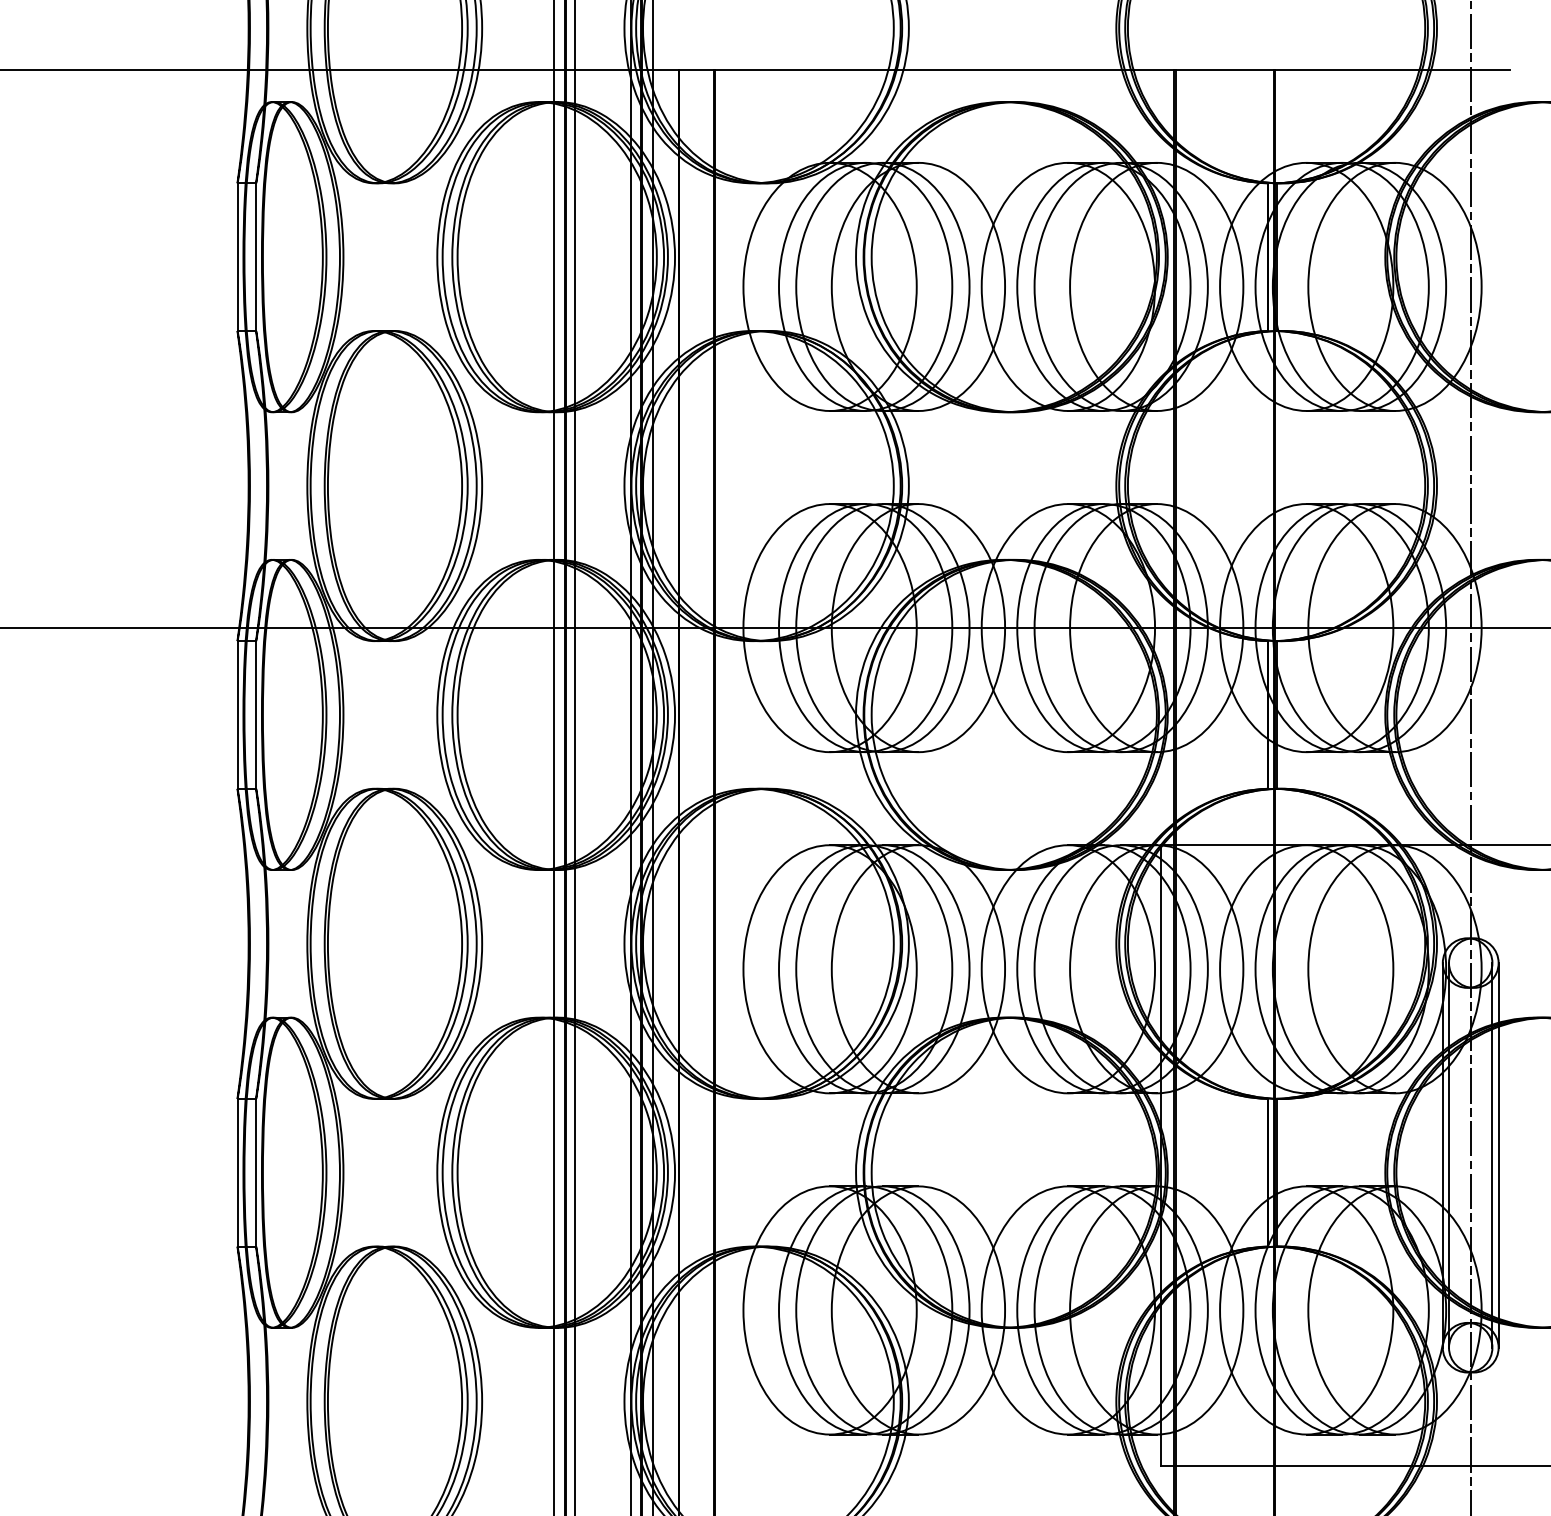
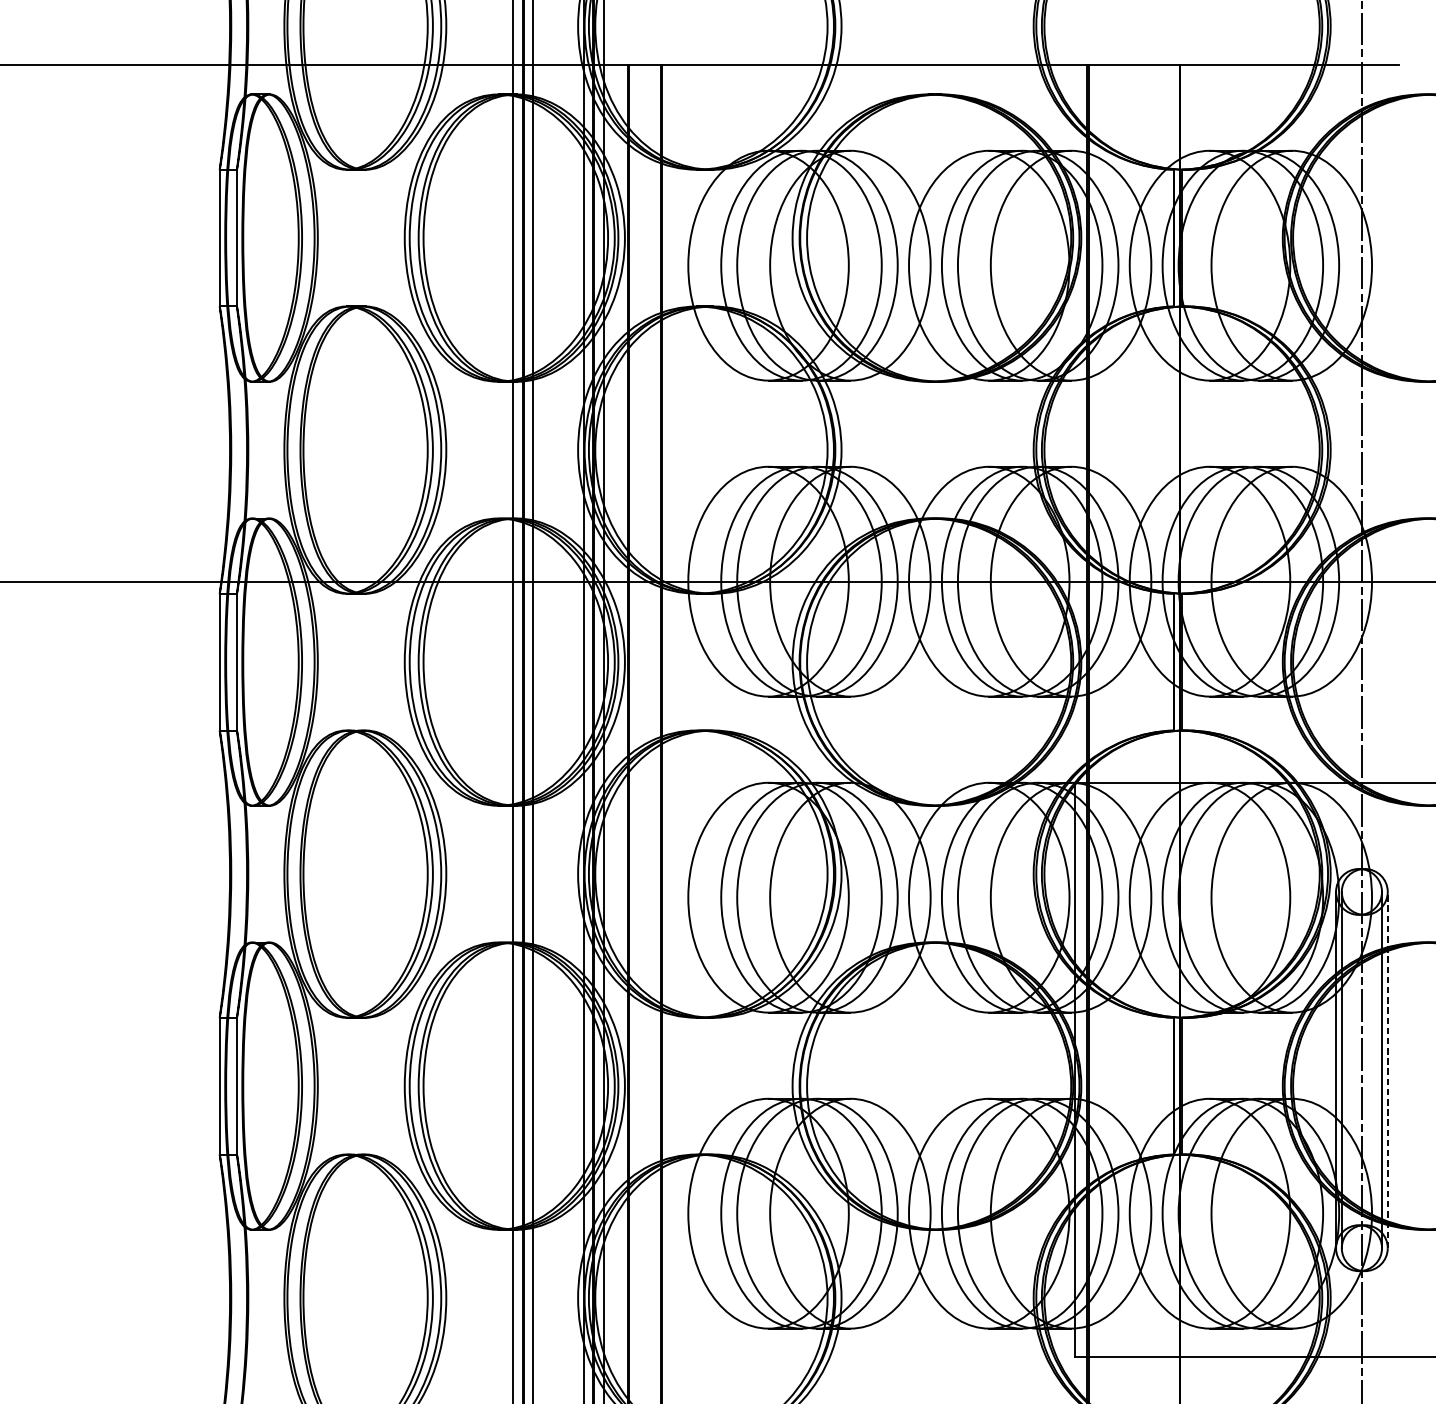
line: (1498, 1154) -> (1387, 1069), solid -> dashed

